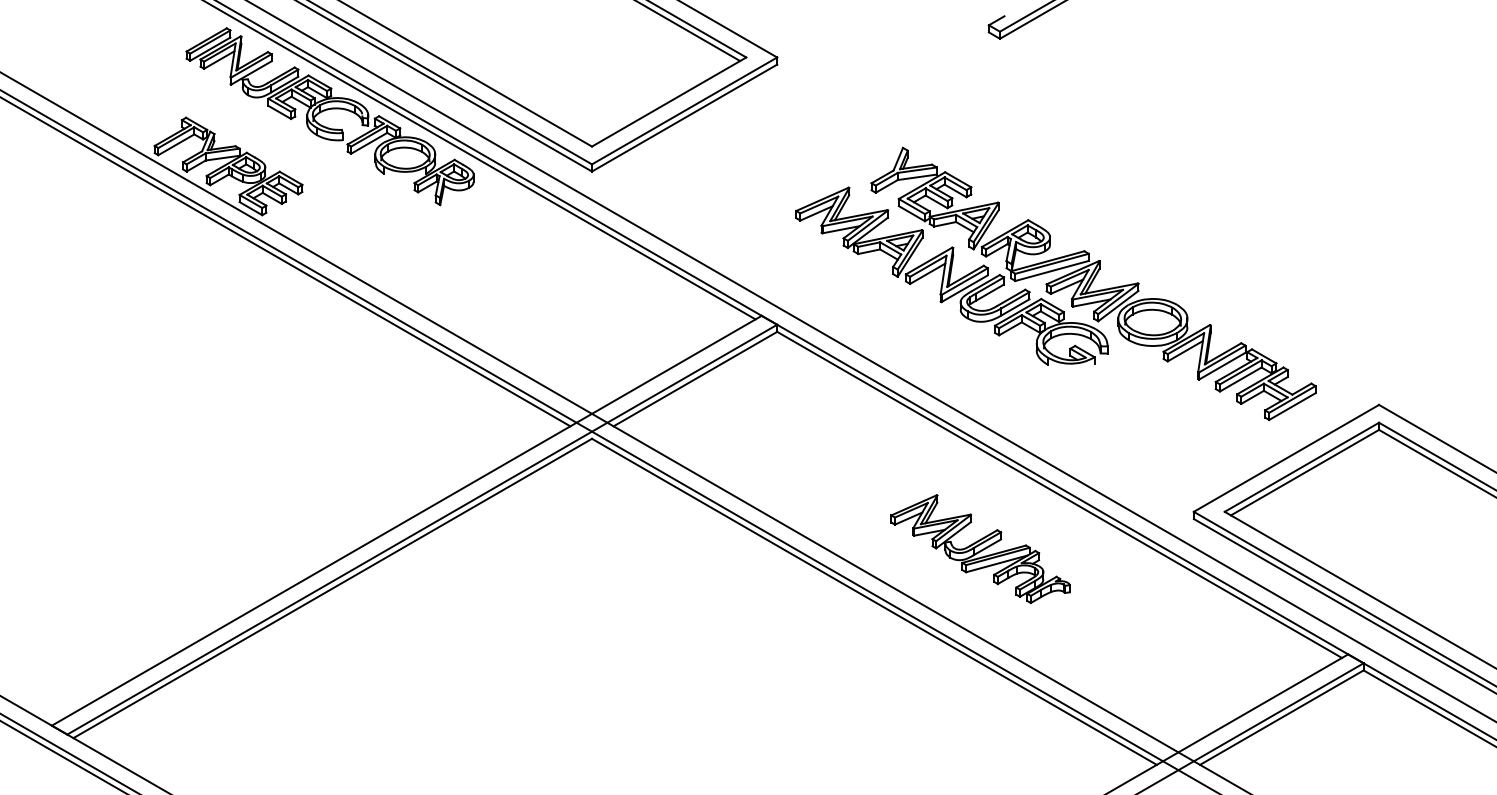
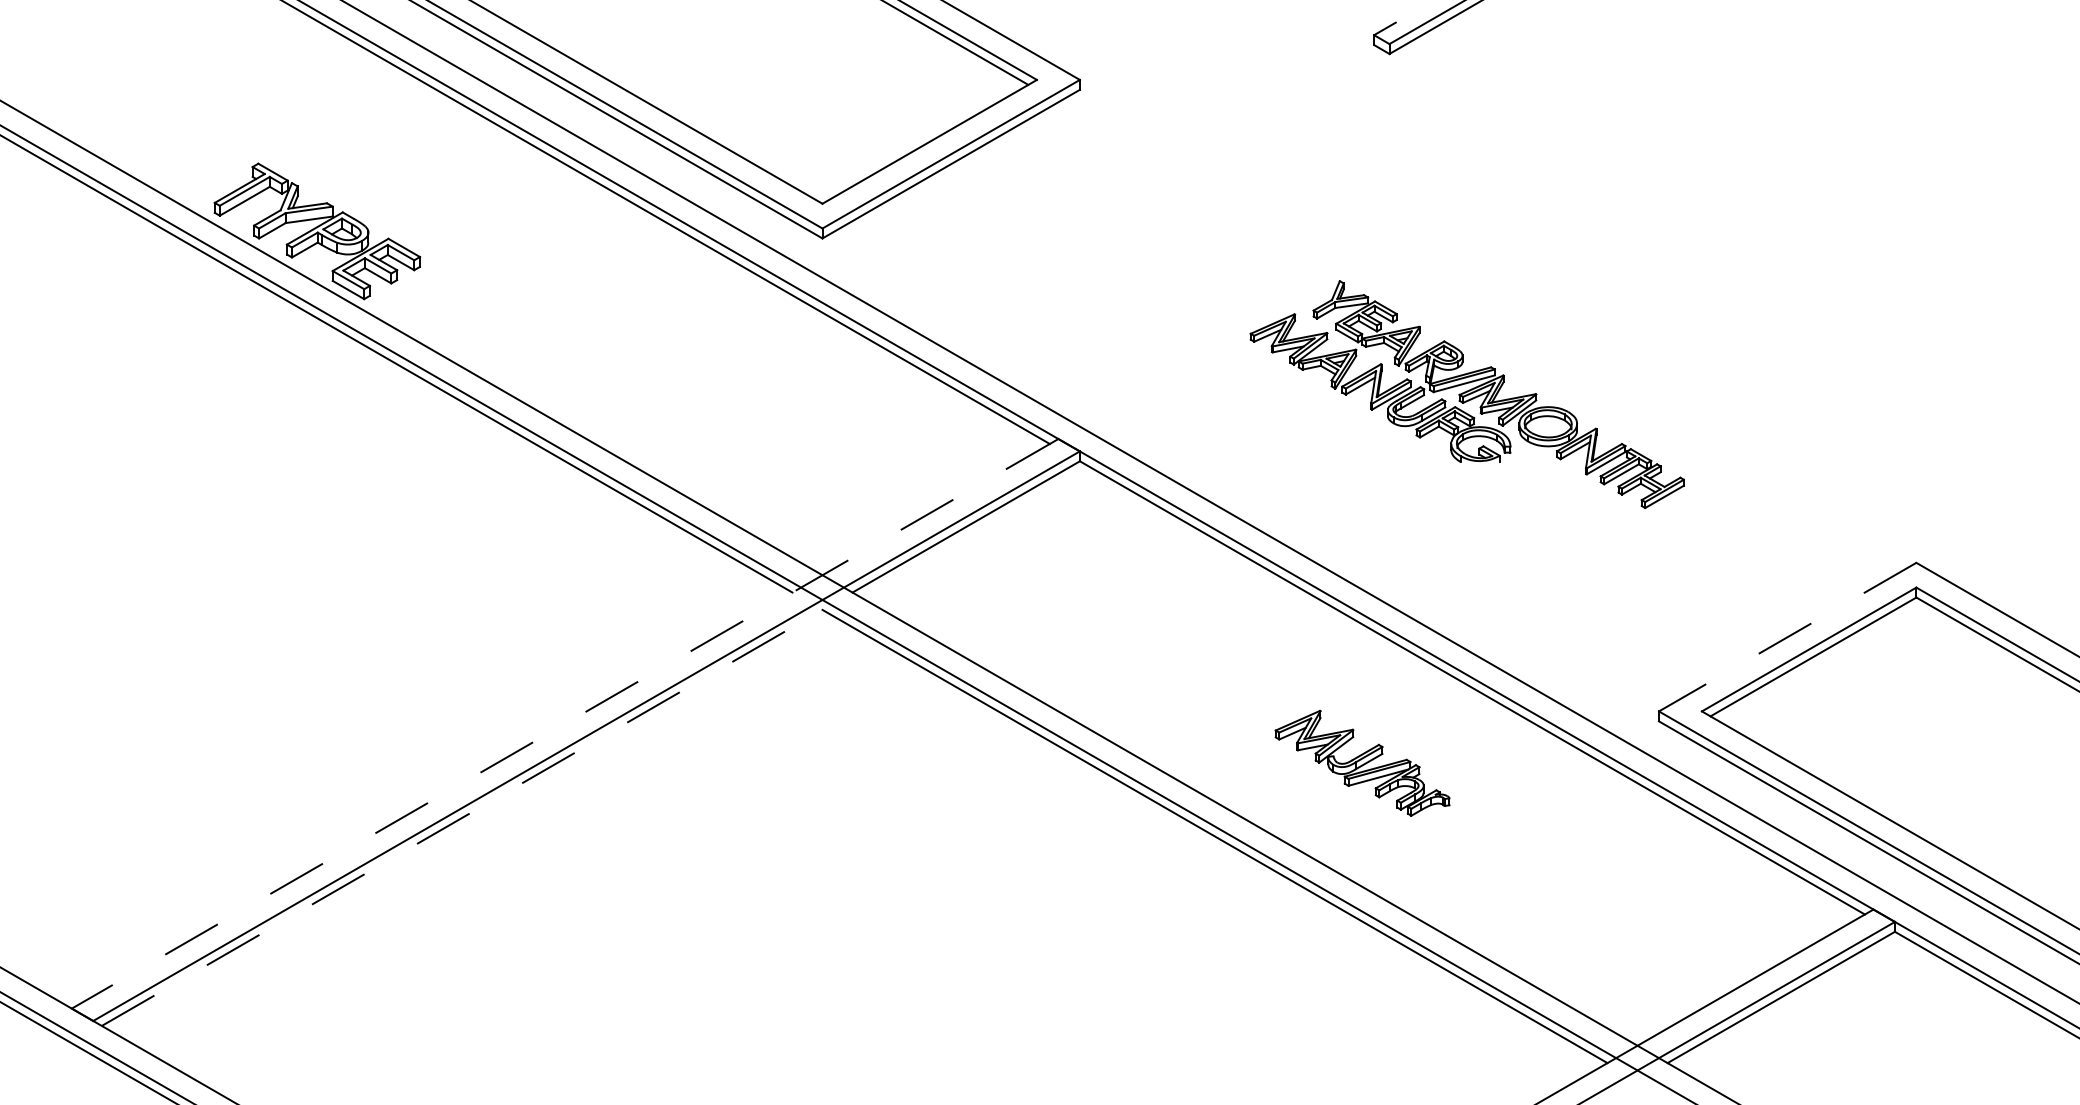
part: (327, 110) -> (454, 153), removed
part: (1056, 283) -> (1467, 394), size x0.6
line: (1286, 458) -> (1787, 637), solid -> dashed
line: (407, 520) -> (565, 723), solid -> dashed
part: (980, 549) -> (1362, 763), size x0.7
line: (332, 588) -> (462, 817), solid -> dashed

